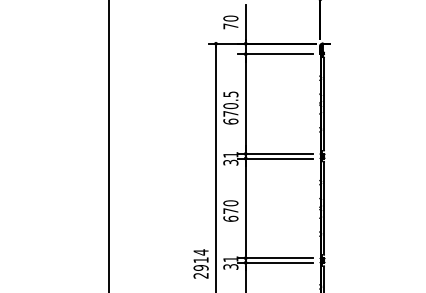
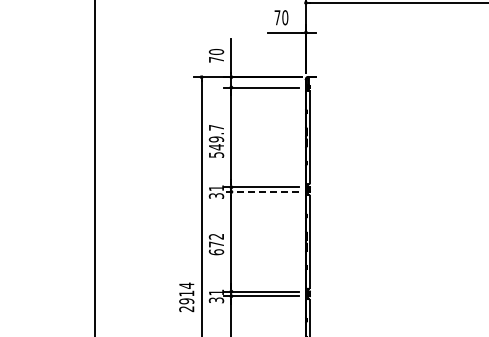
text: (230, 108) -> (216, 141), 670.5 -> 549.7
line: (275, 158) -> (261, 191), solid -> dashed
text: (230, 203) -> (216, 236), 670 -> 672

